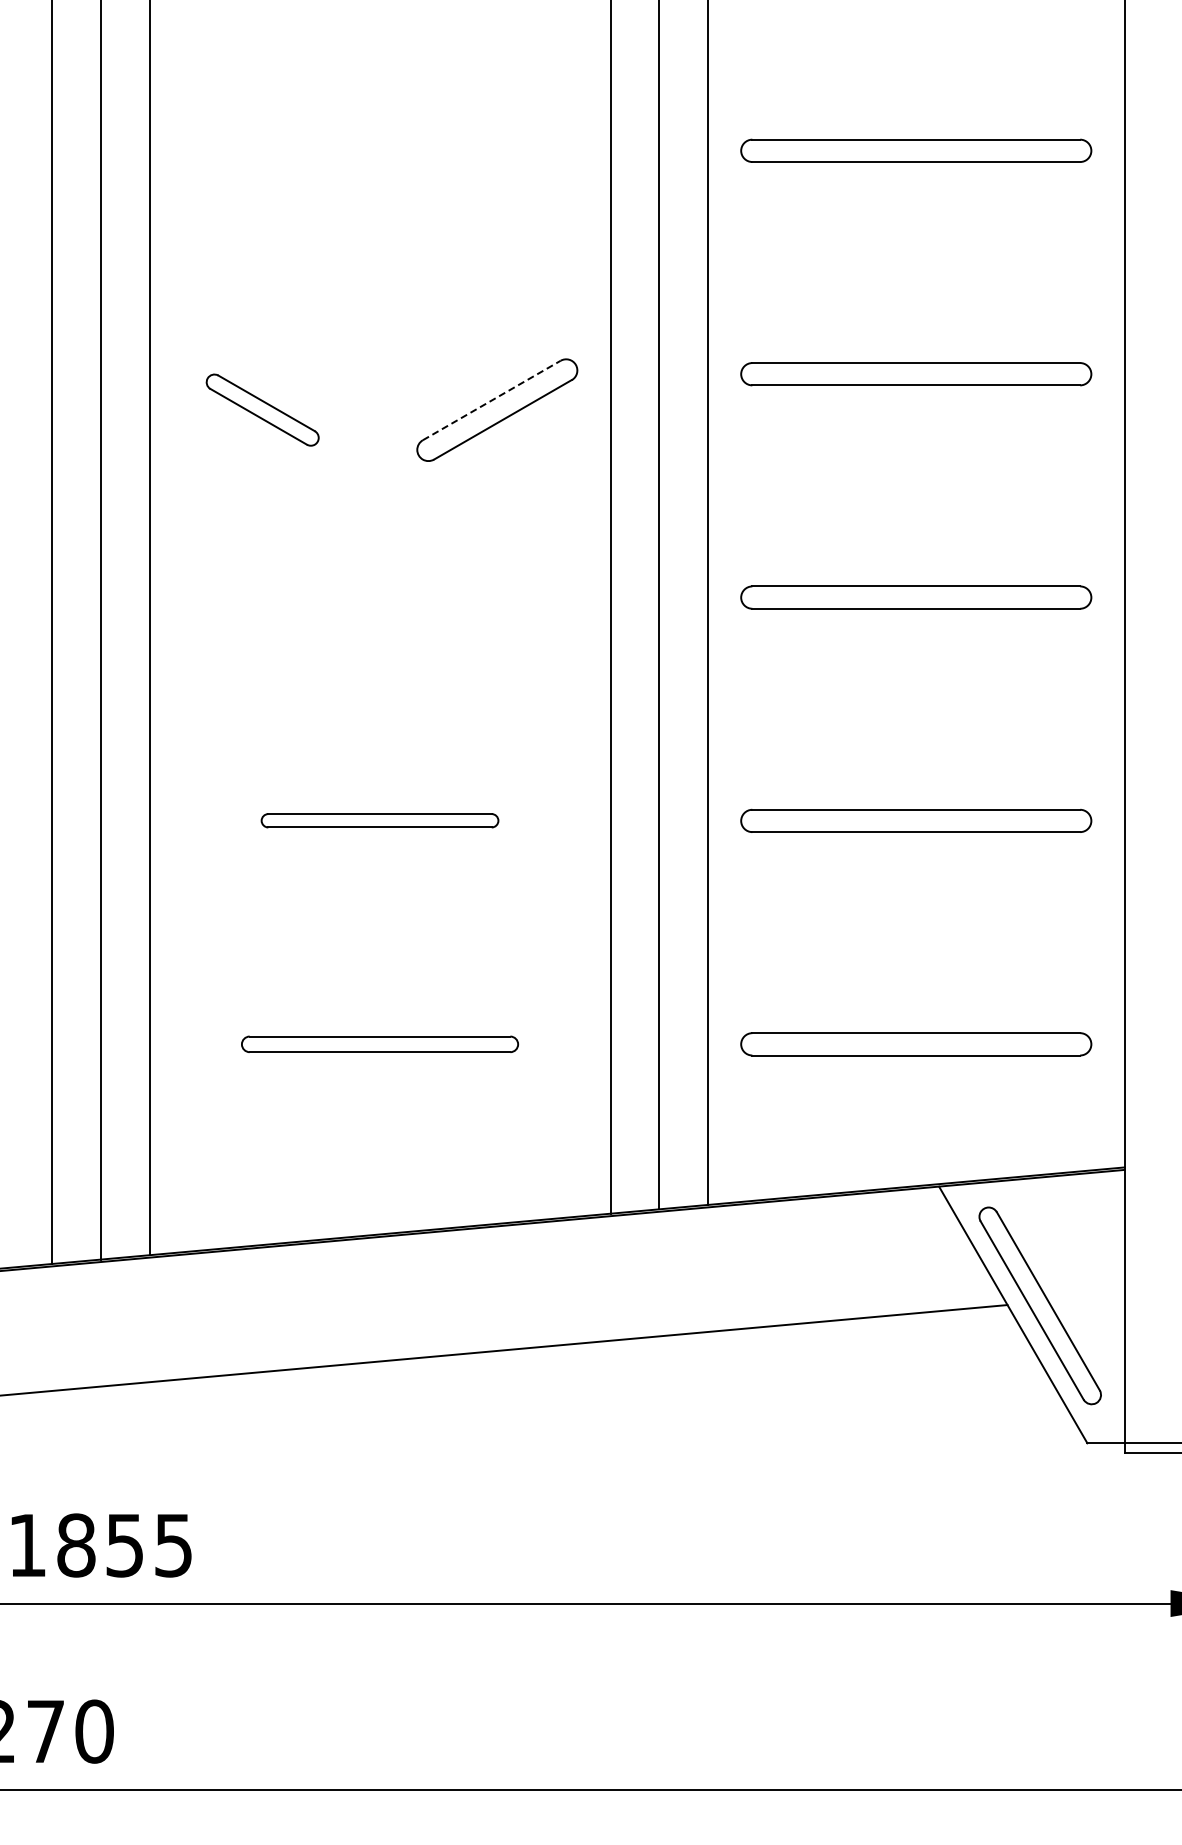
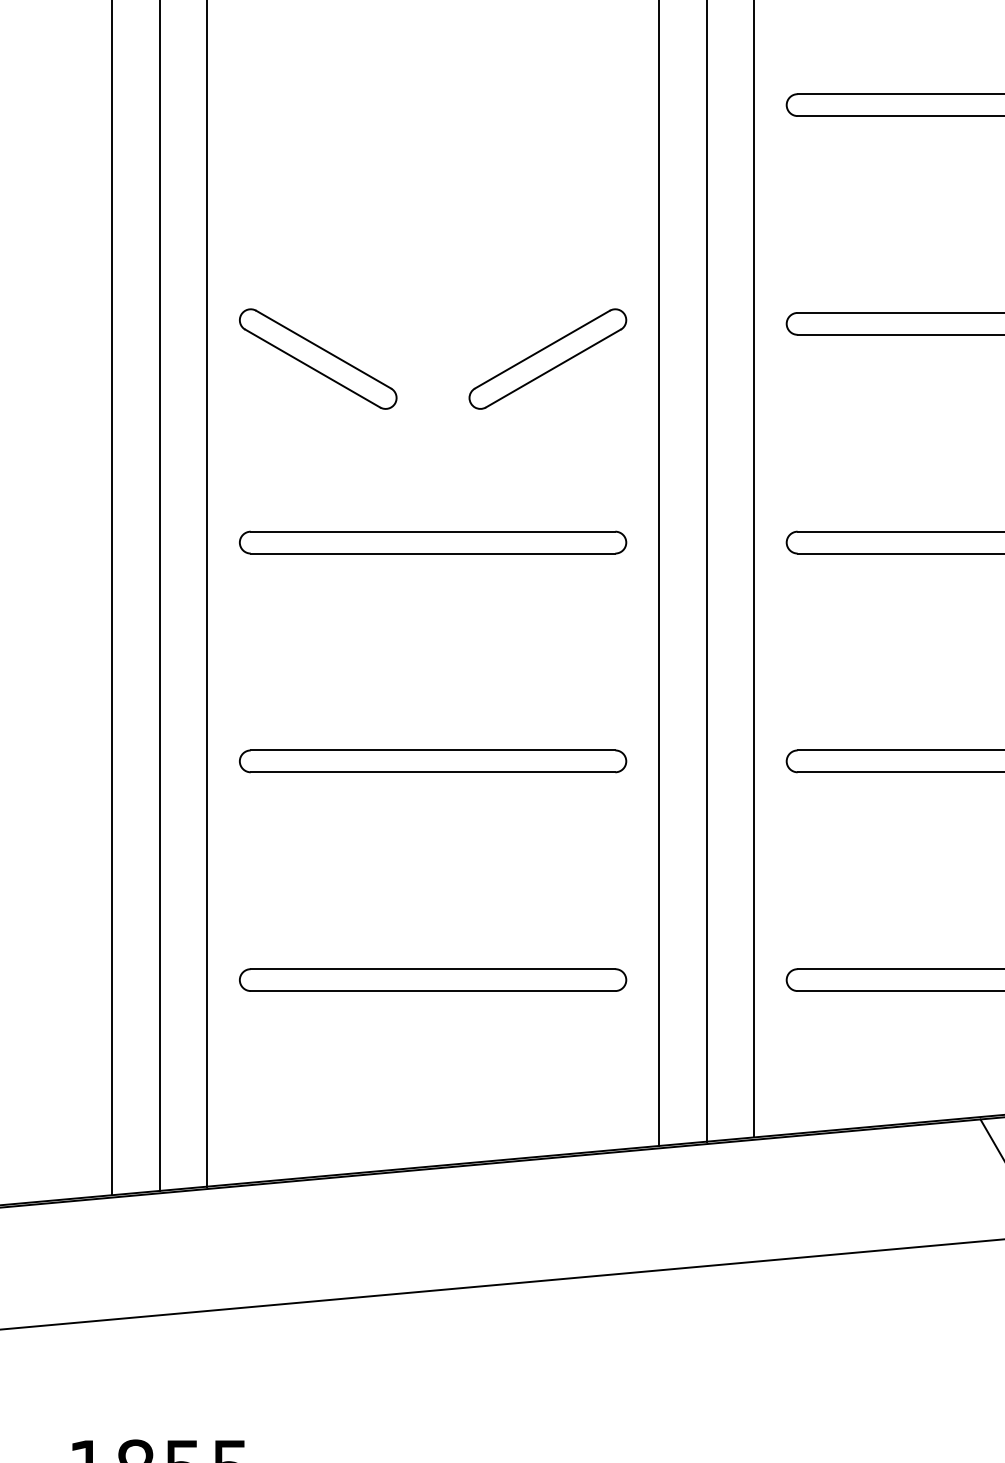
line: (491, 400) -> (542, 349), dashed -> solid
part: (262, 409) -> (317, 358), size x1.43
part: (379, 597) -> (432, 542), added
part: (379, 820) -> (432, 760), size x1.67
part: (379, 1044) -> (432, 980), size x1.43

